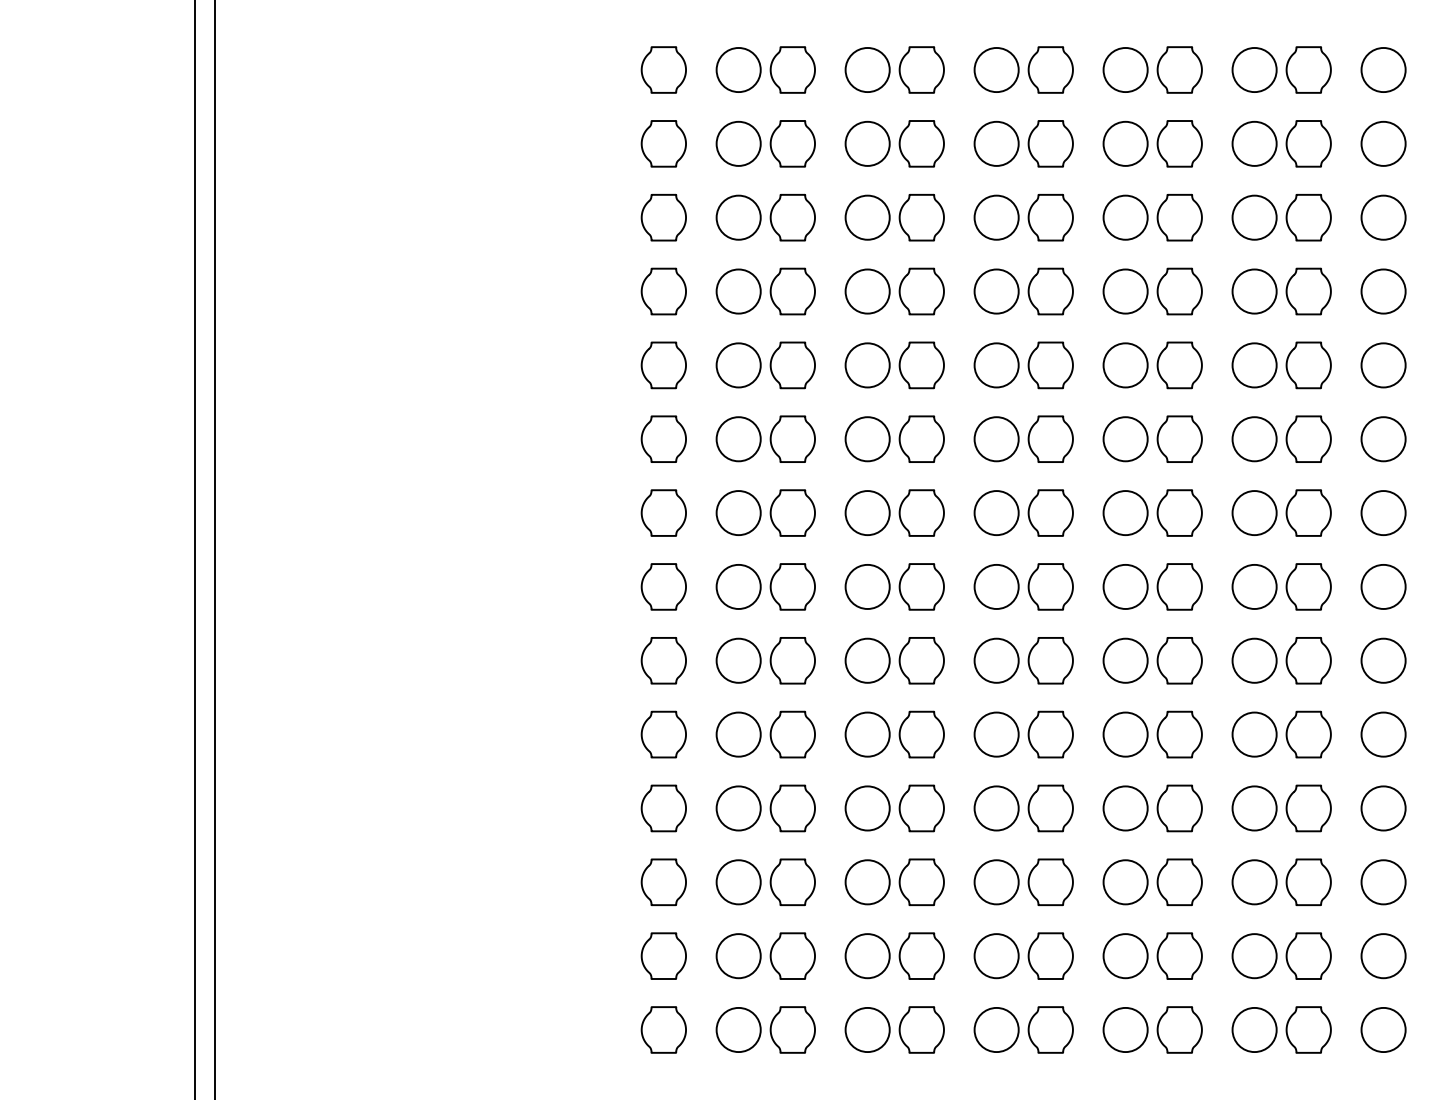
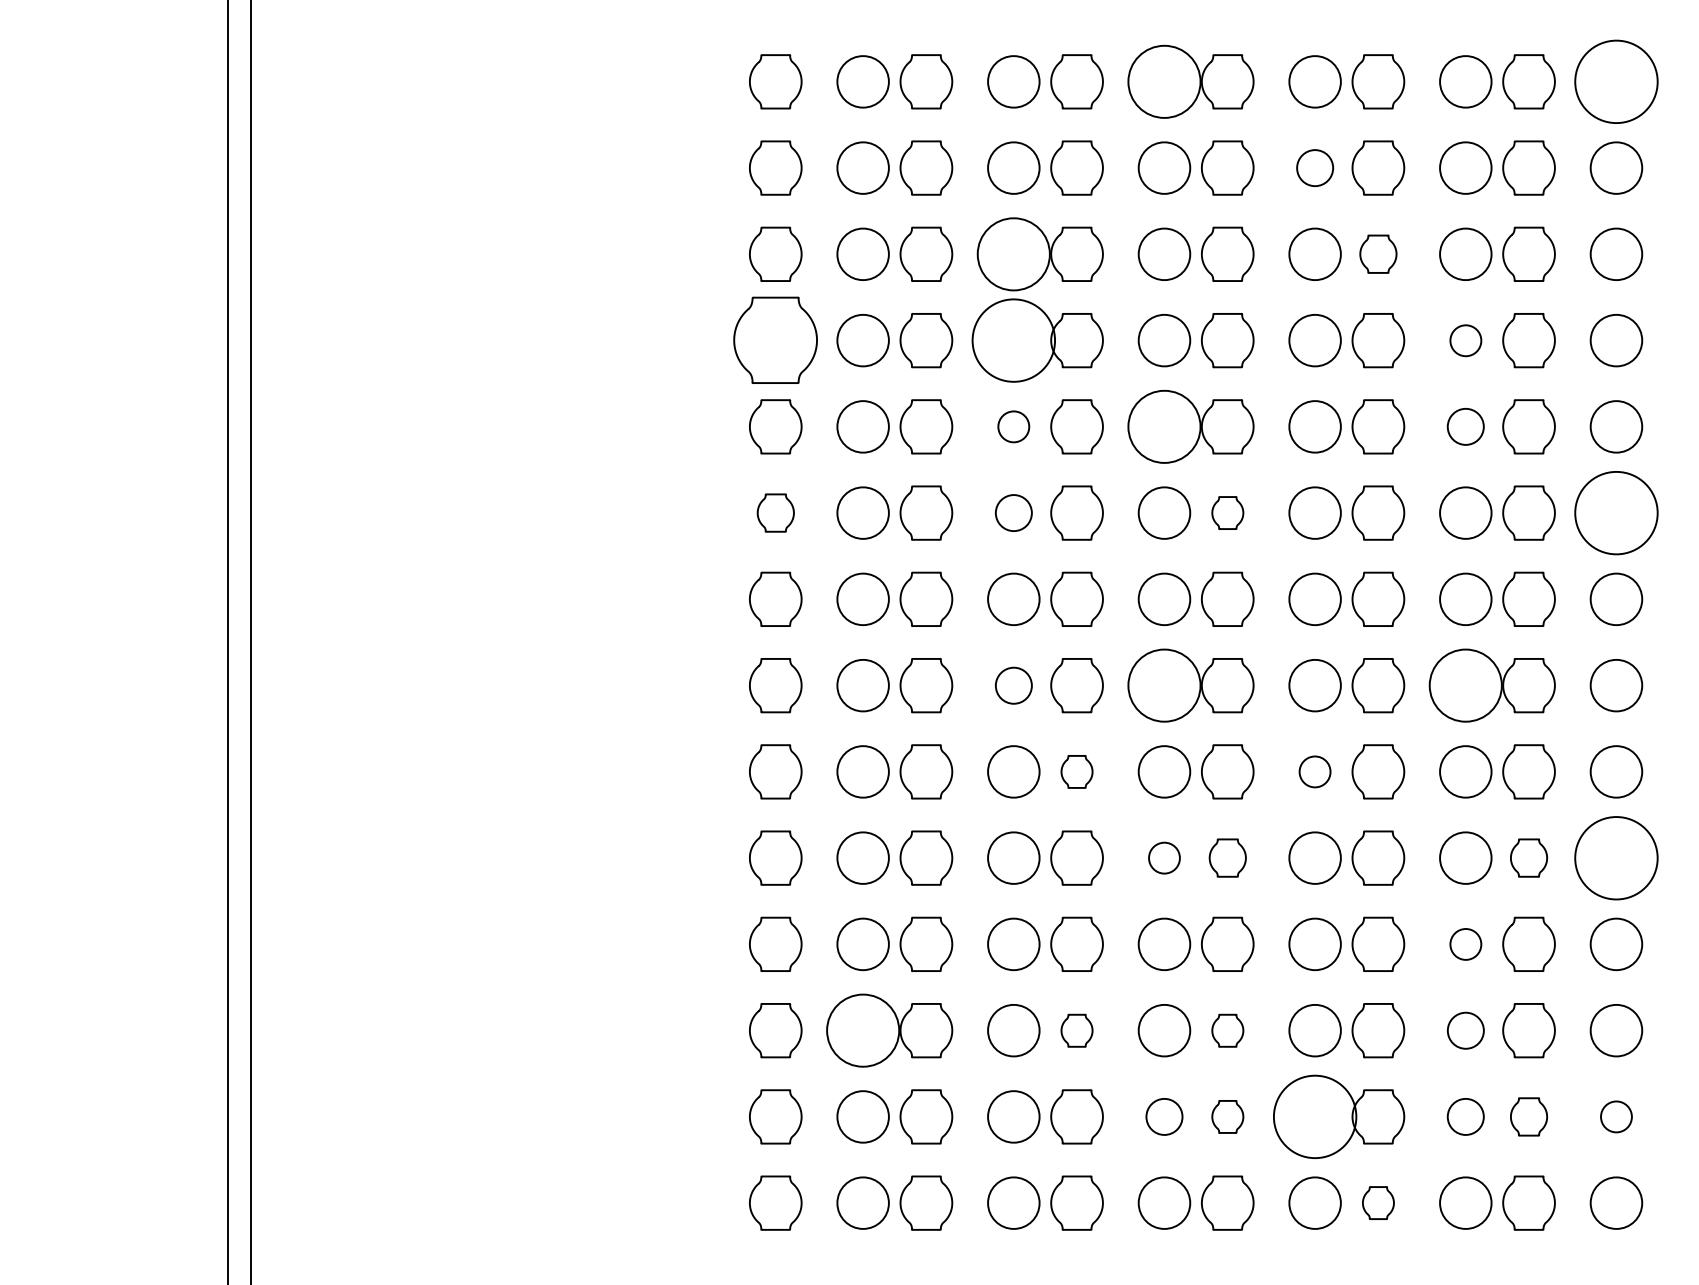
circle: (996, 69) -> (1164, 81), size x1.4
circle: (1383, 69) -> (1616, 81), size x1.6
circle: (1125, 143) -> (1314, 167), size x0.7
part: (1179, 216) -> (1378, 253), size x0.7
circle: (867, 217) -> (1013, 254), size x1.4
part: (663, 291) -> (775, 340), size x1.6
circle: (867, 291) -> (1013, 340), size x1.6
circle: (1254, 291) -> (1465, 340), size x0.6
circle: (867, 365) -> (1013, 426), size x0.6
circle: (996, 365) -> (1164, 426), size x1.4
circle: (1254, 365) -> (1465, 426), size x0.7
part: (663, 438) -> (775, 512), size x0.7
circle: (867, 438) -> (1013, 512), size x0.7
part: (1050, 438) -> (1227, 512), size x0.6
circle: (1383, 438) -> (1616, 512), size x1.6
circle: (867, 586) -> (1013, 685), size x0.7
circle: (996, 586) -> (1164, 685), size x1.4
circle: (1254, 586) -> (1465, 685), size x1.4
part: (921, 660) -> (1076, 771), size x0.6
circle: (1125, 660) -> (1314, 771), size x0.6
circle: (996, 734) -> (1164, 857), size x0.6
part: (1050, 734) -> (1227, 857), size x0.7
part: (1308, 734) -> (1528, 857), size x0.7
circle: (1383, 734) -> (1616, 857), size x1.6
circle: (1254, 808) -> (1465, 944), size x0.6
circle: (738, 882) -> (862, 1030), size x1.4
part: (921, 882) -> (1076, 1030), size x0.6
part: (1050, 882) -> (1227, 1030), size x0.6
circle: (1254, 882) -> (1465, 1030), size x0.7
circle: (996, 955) -> (1164, 1116), size x0.7
part: (1050, 955) -> (1227, 1116), size x0.6
circle: (1125, 955) -> (1314, 1116), size x1.6
circle: (1254, 955) -> (1465, 1116), size x0.7
part: (1308, 955) -> (1528, 1116), size x0.7
circle: (1383, 955) -> (1616, 1116), size x0.6
part: (1179, 1029) -> (1378, 1202), size x0.6

